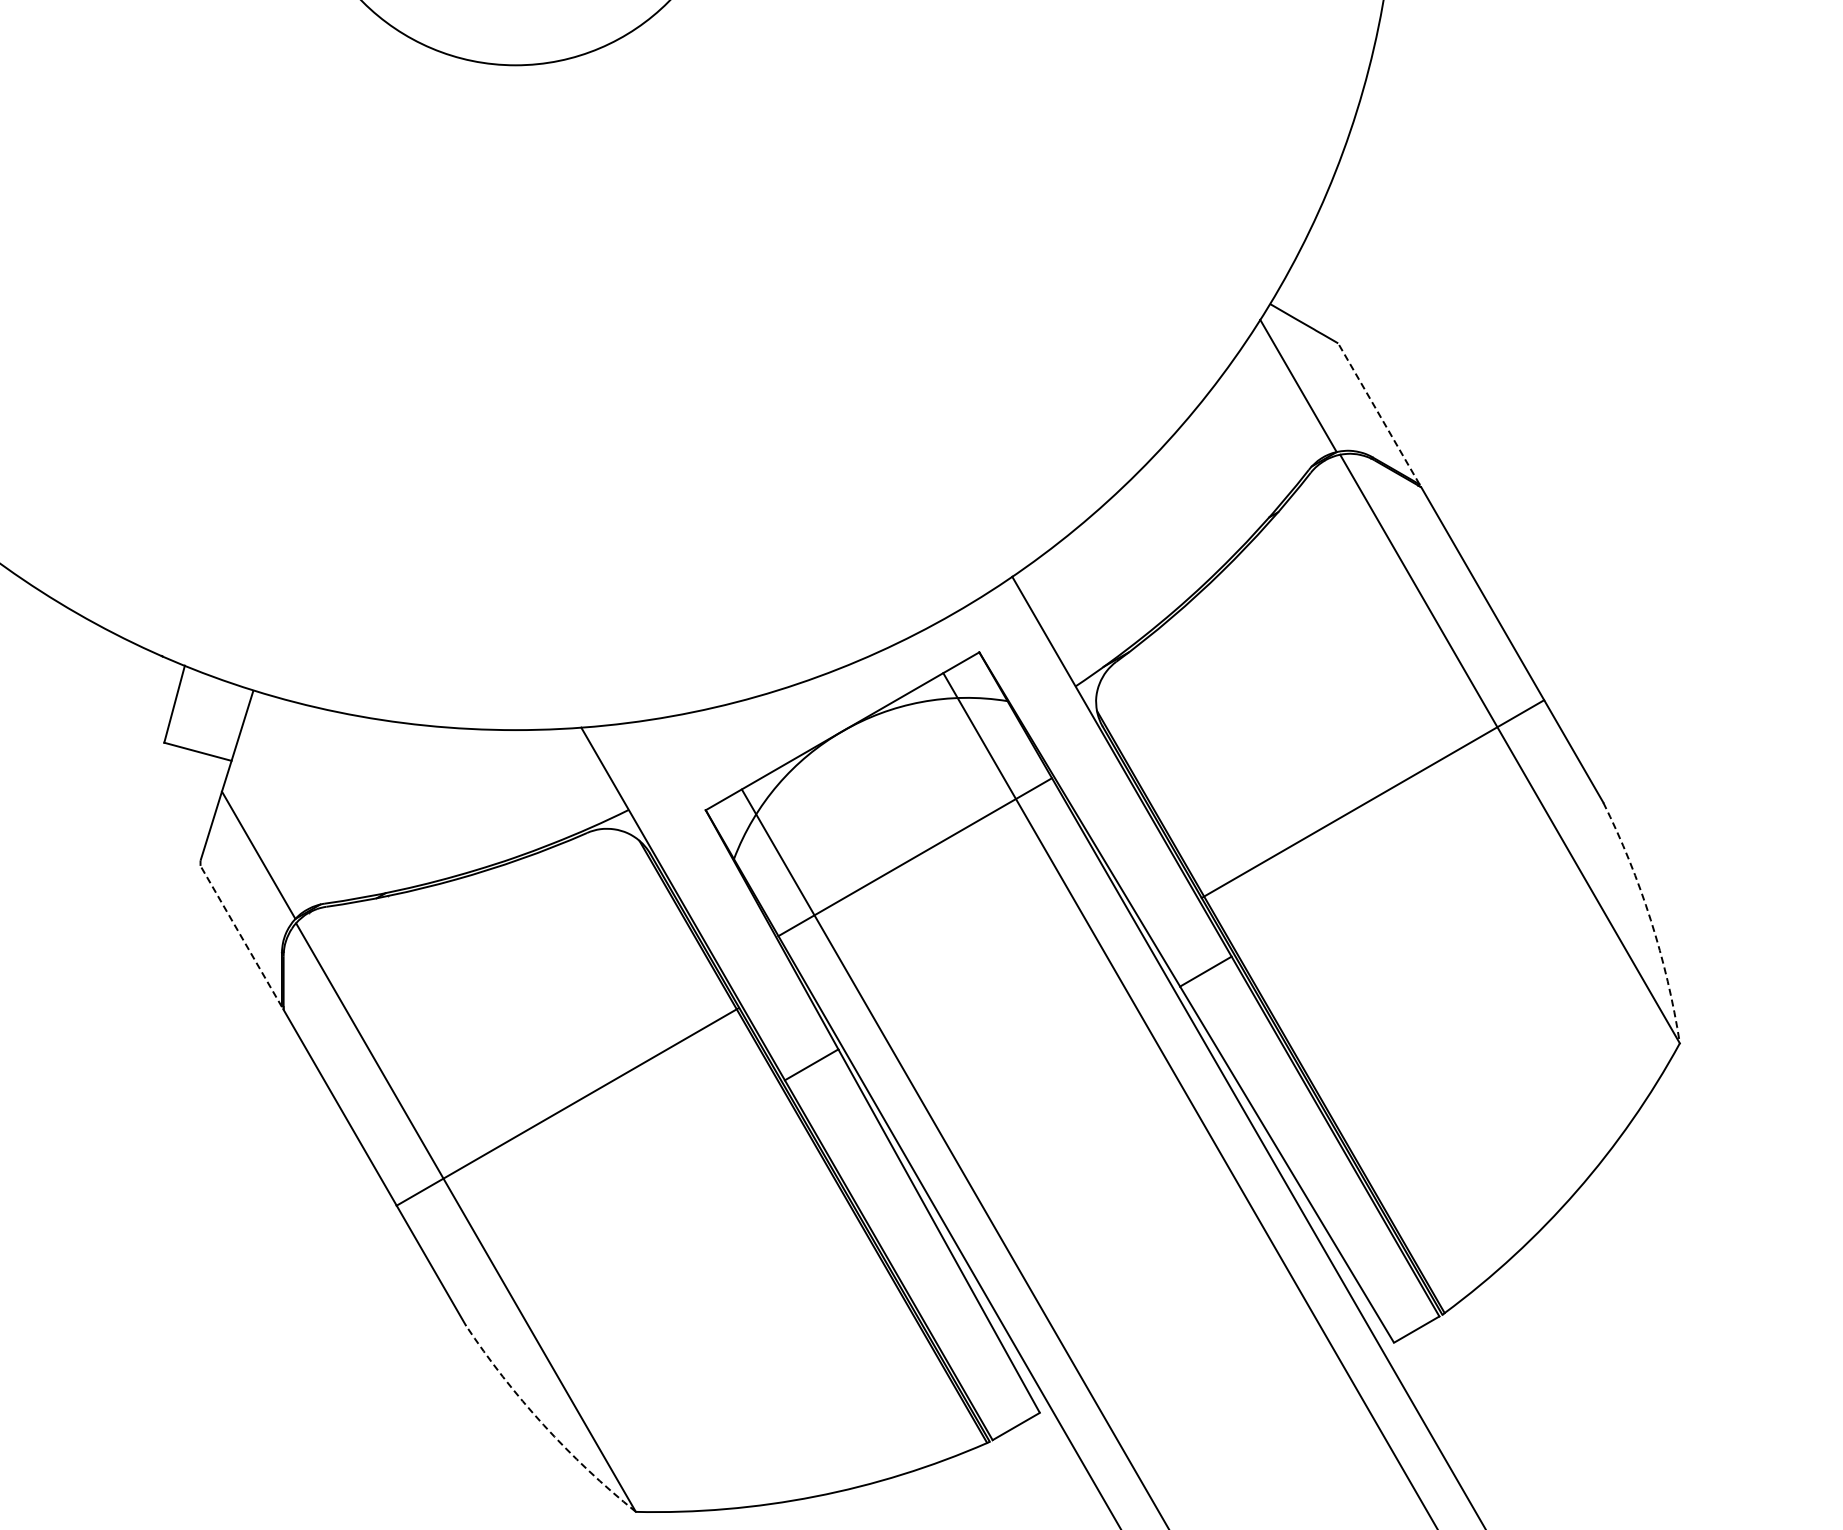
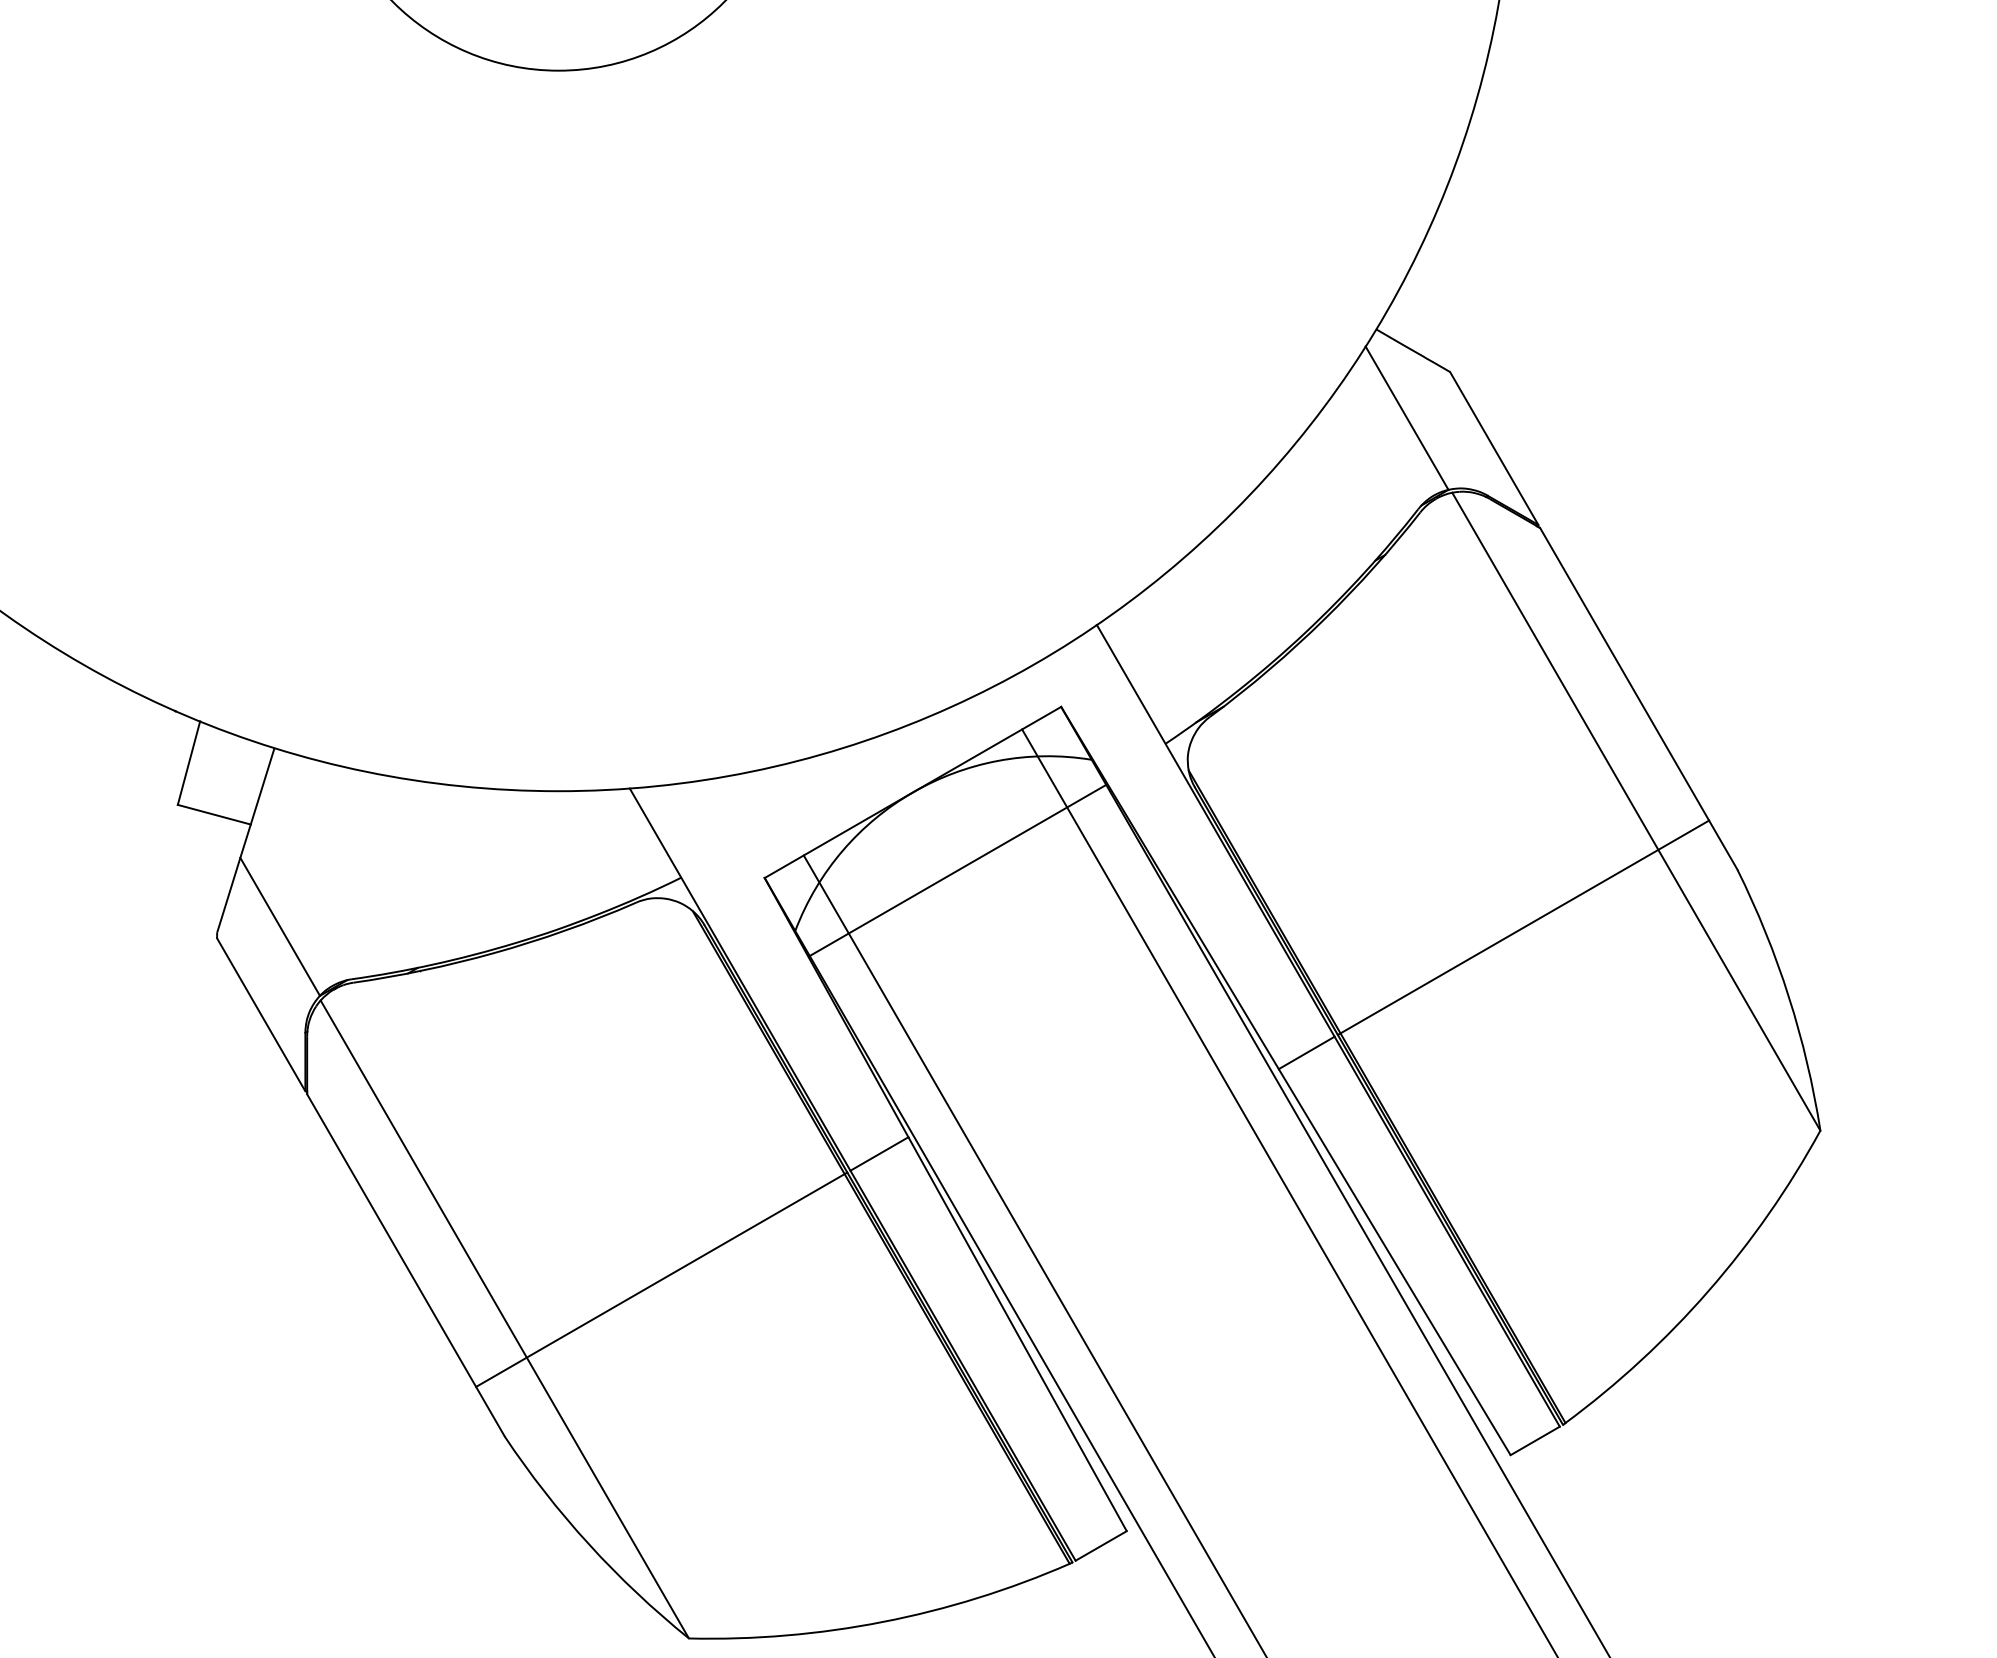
line: (1378, 413) -> (1493, 448), dashed -> solid
line: (1372, 799) -> (1523, 928), moved
line: (914, 857) -> (957, 870), moved
arc: (1650, 920) -> (1788, 997), dashed -> solid
line: (241, 936) -> (261, 1014), dashed -> solid
line: (567, 1106) -> (661, 1279), moved
arc: (543, 1425) -> (588, 1544), dashed -> solid

